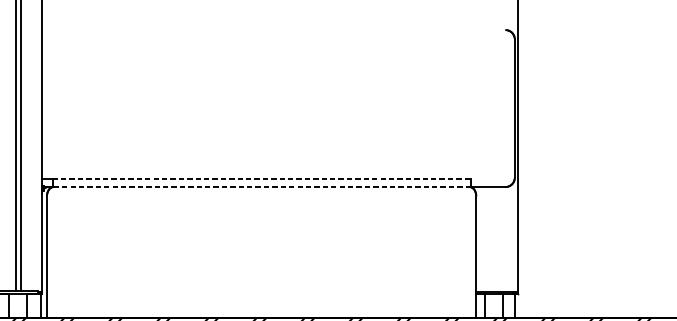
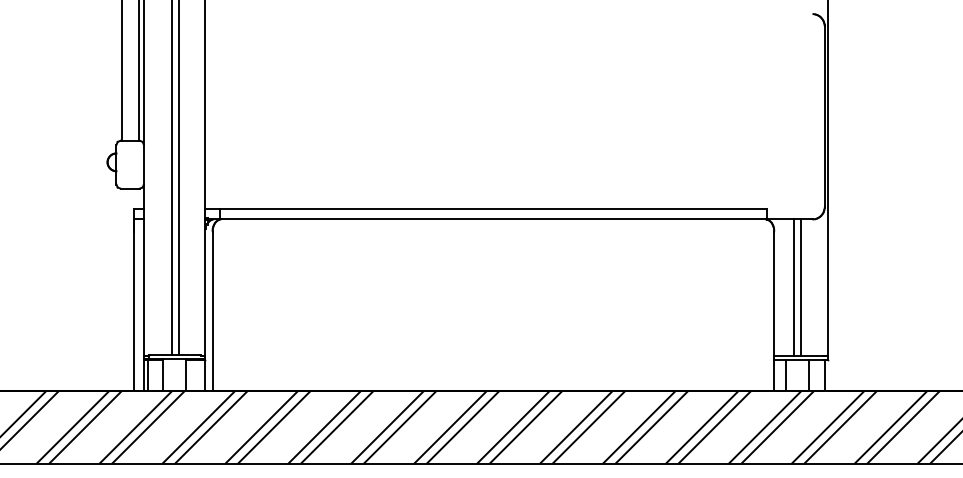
line: (261, 179) -> (493, 209), dashed -> solid
line: (261, 187) -> (493, 219), dashed -> solid
line: (491, 239) -> (794, 287), added
line: (497, 239) -> (801, 287), added

